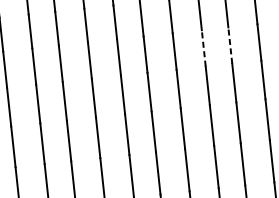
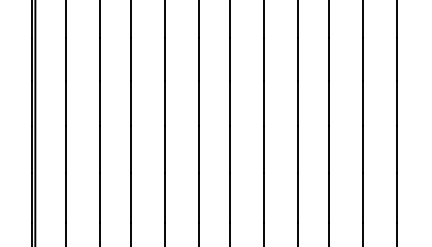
line: (229, 44) -> (328, 58), dashed -> solid
line: (203, 47) -> (297, 58), dashed -> solid

